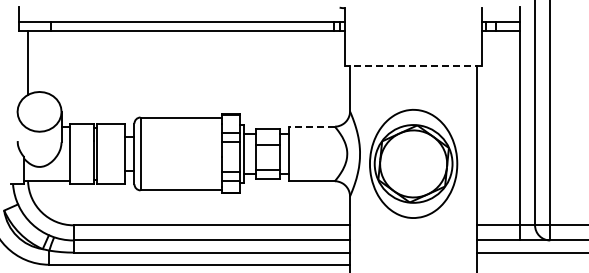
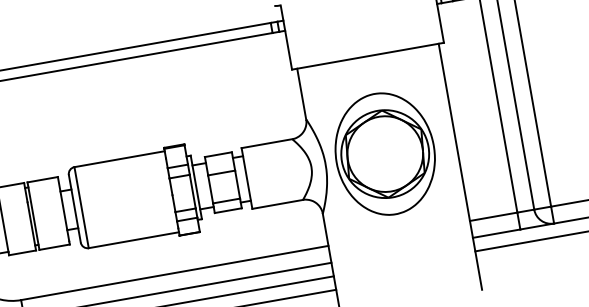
line: (413, 65) -> (367, 55), dashed -> solid
line: (312, 126) -> (267, 143), dashed -> solid
part: (413, 163) -> (385, 153), moved

